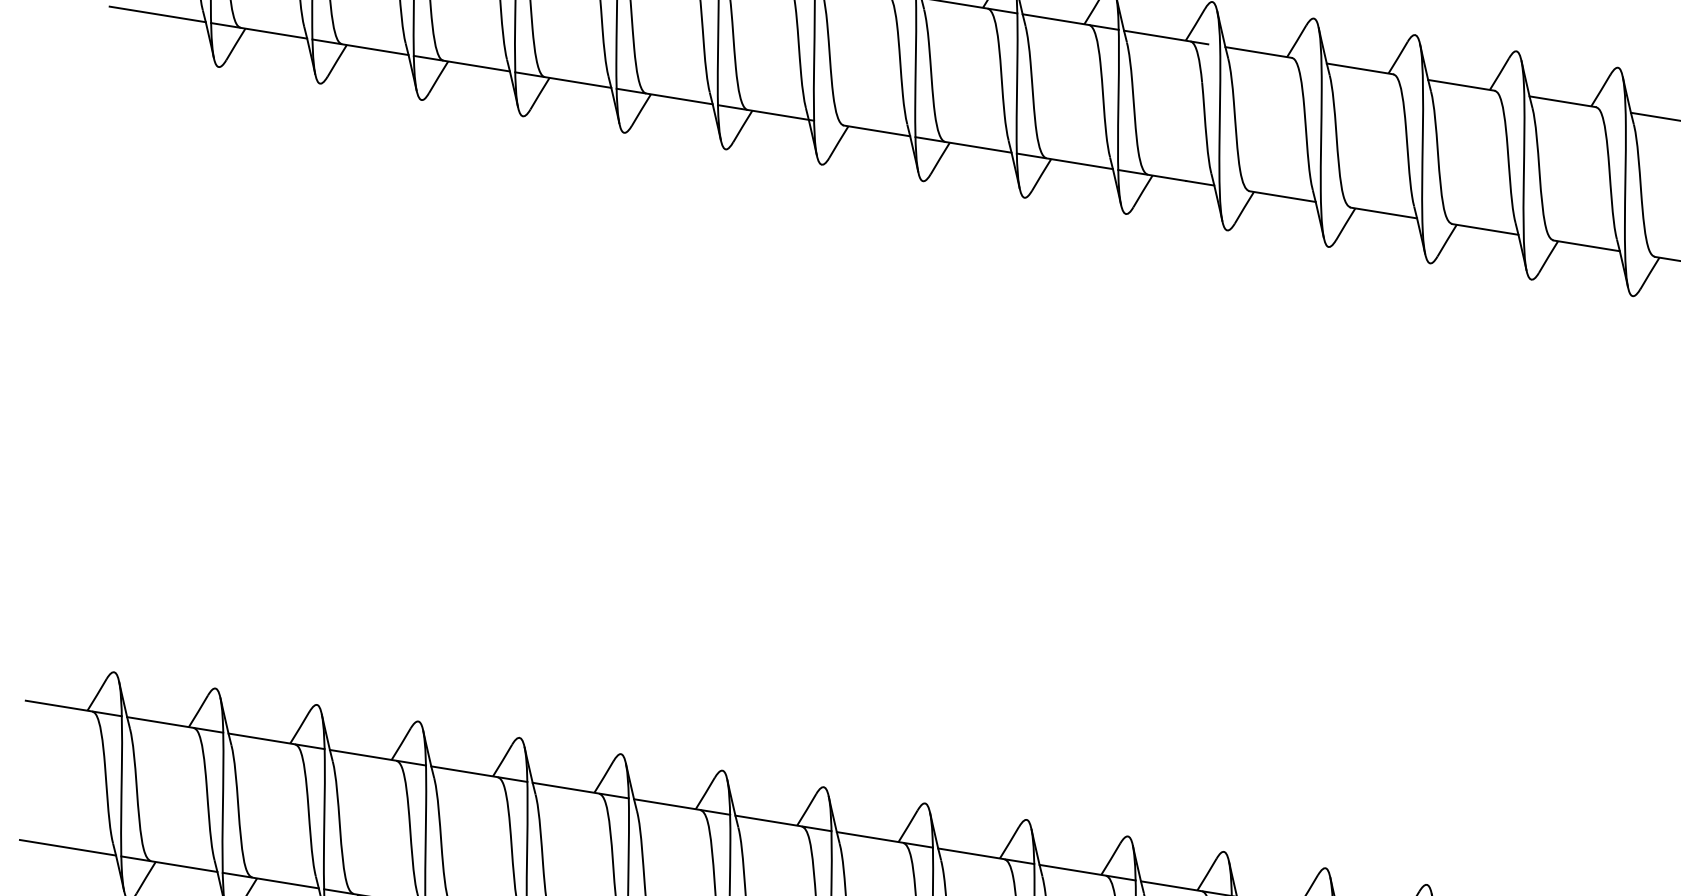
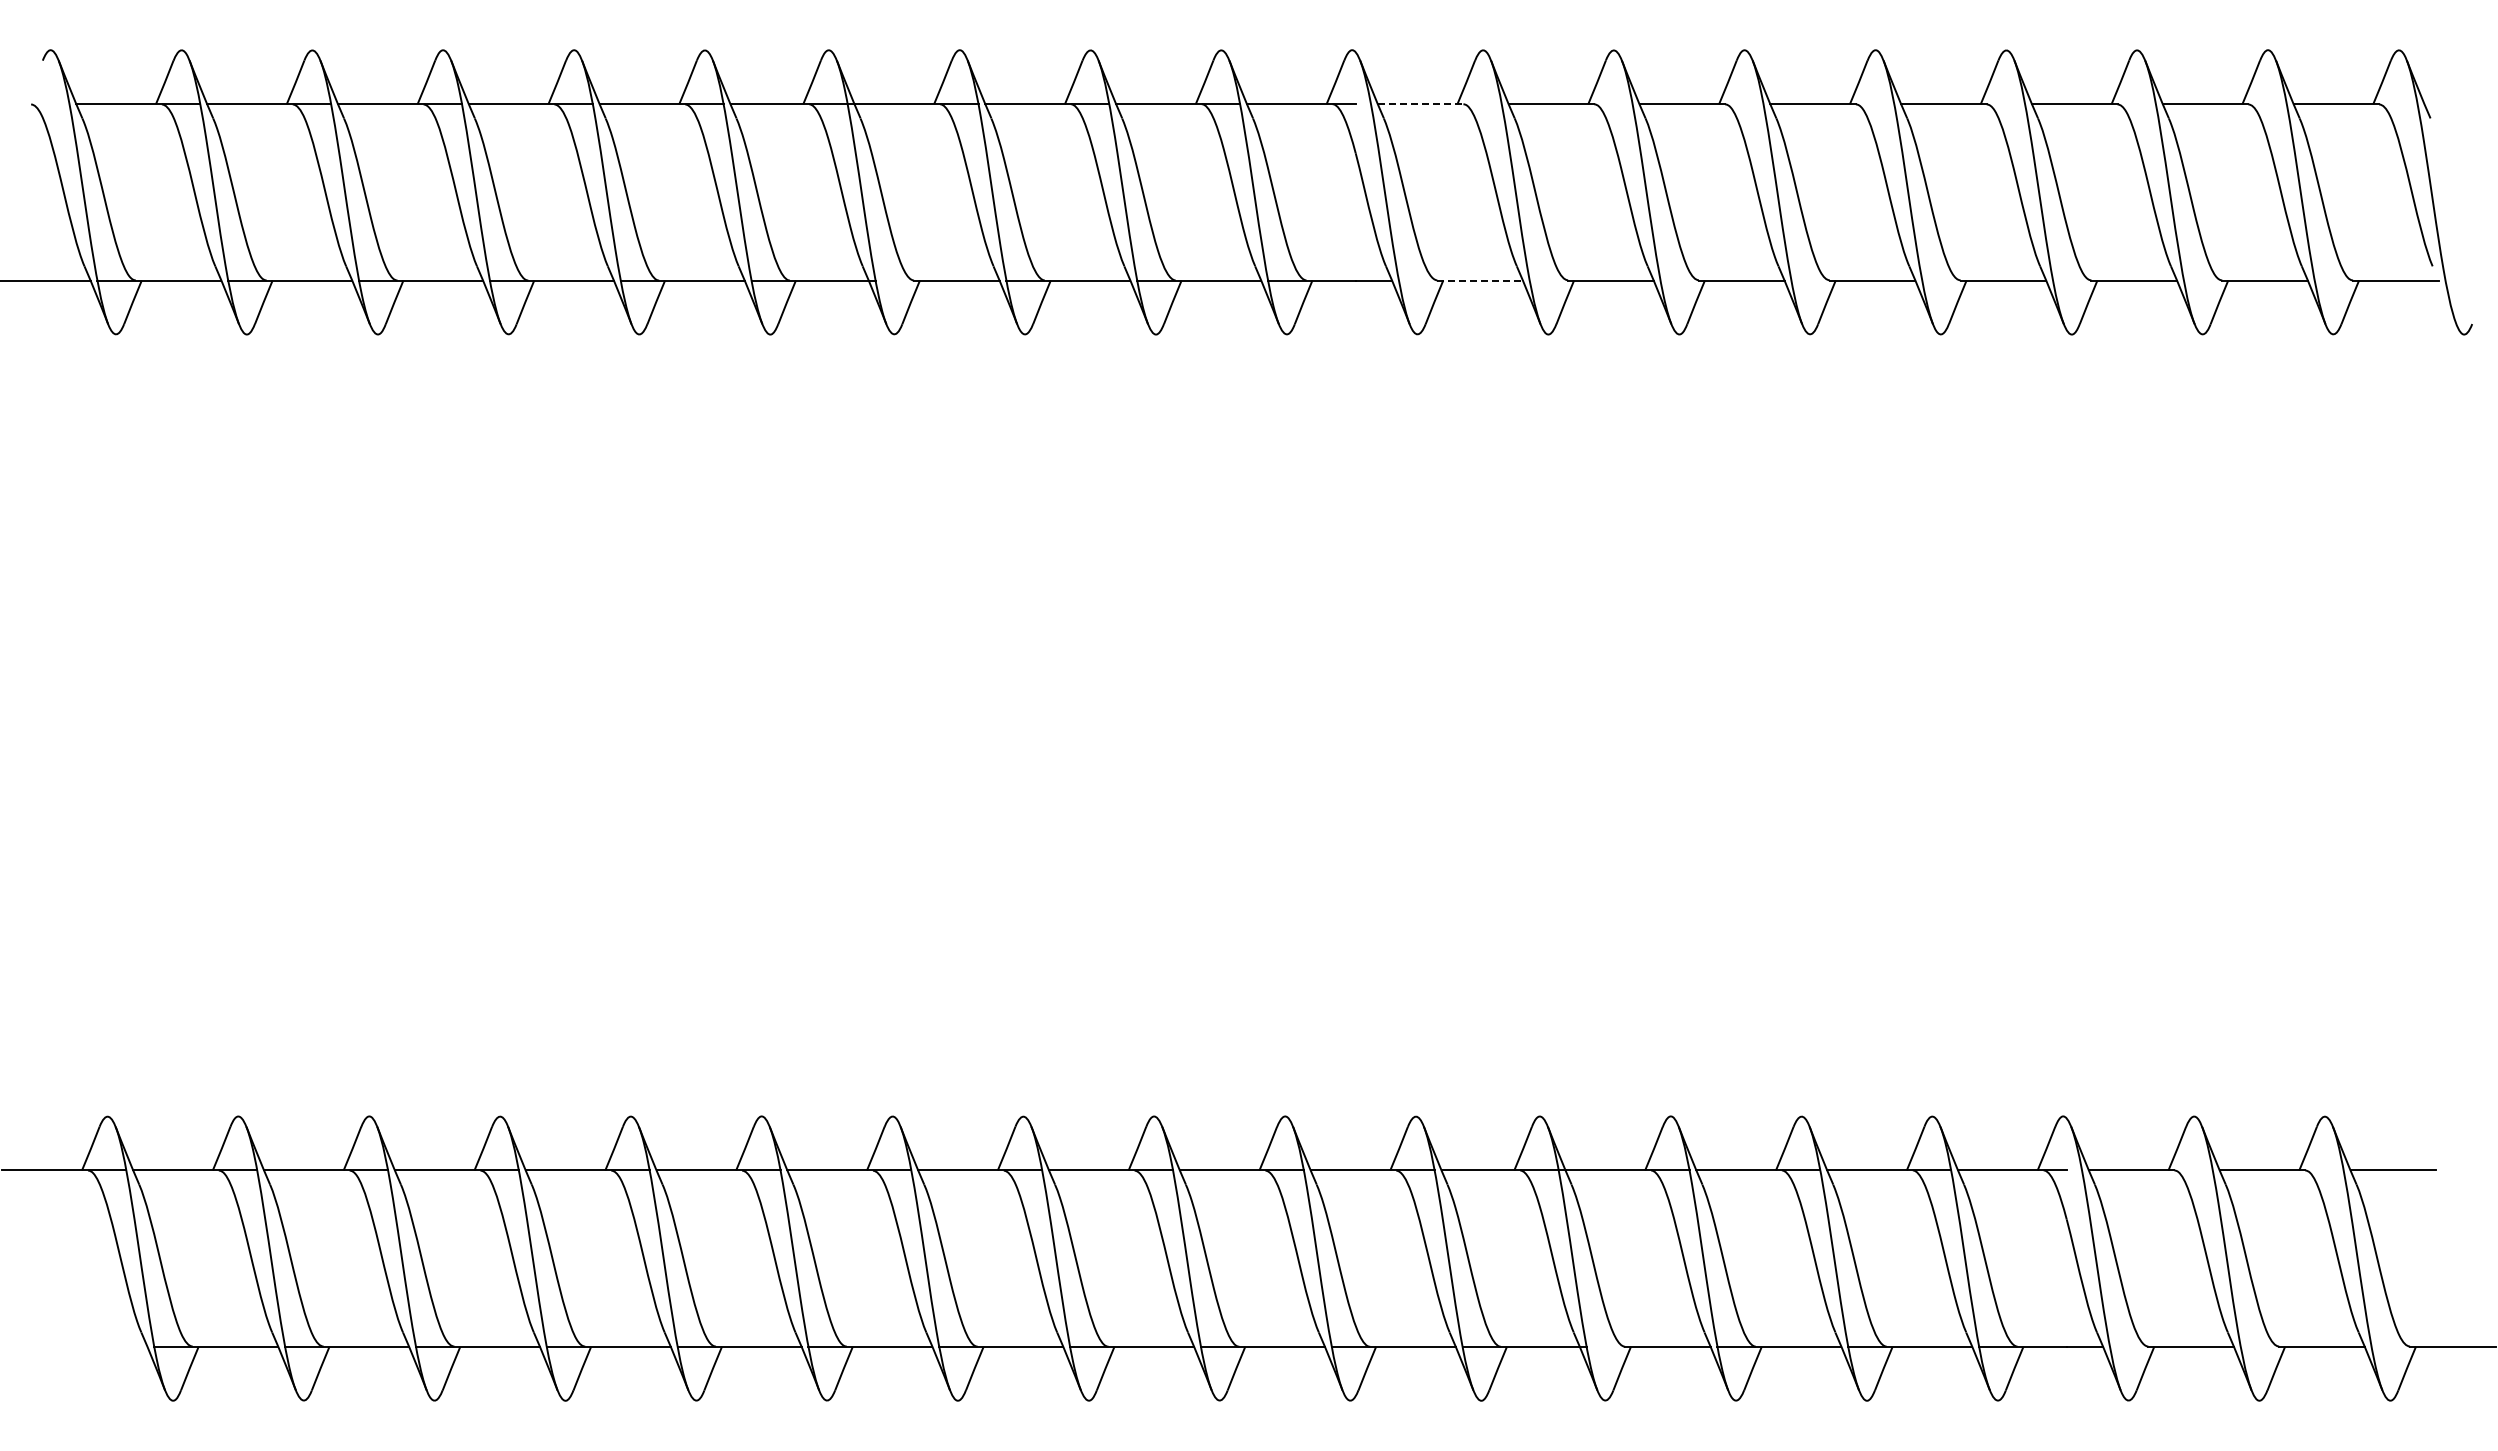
line: (1258, 52) -> (1420, 104), solid -> dashed
line: (1282, 196) -> (1480, 280), solid -> dashed
line: (68, 847) -> (85, 1346), removed

